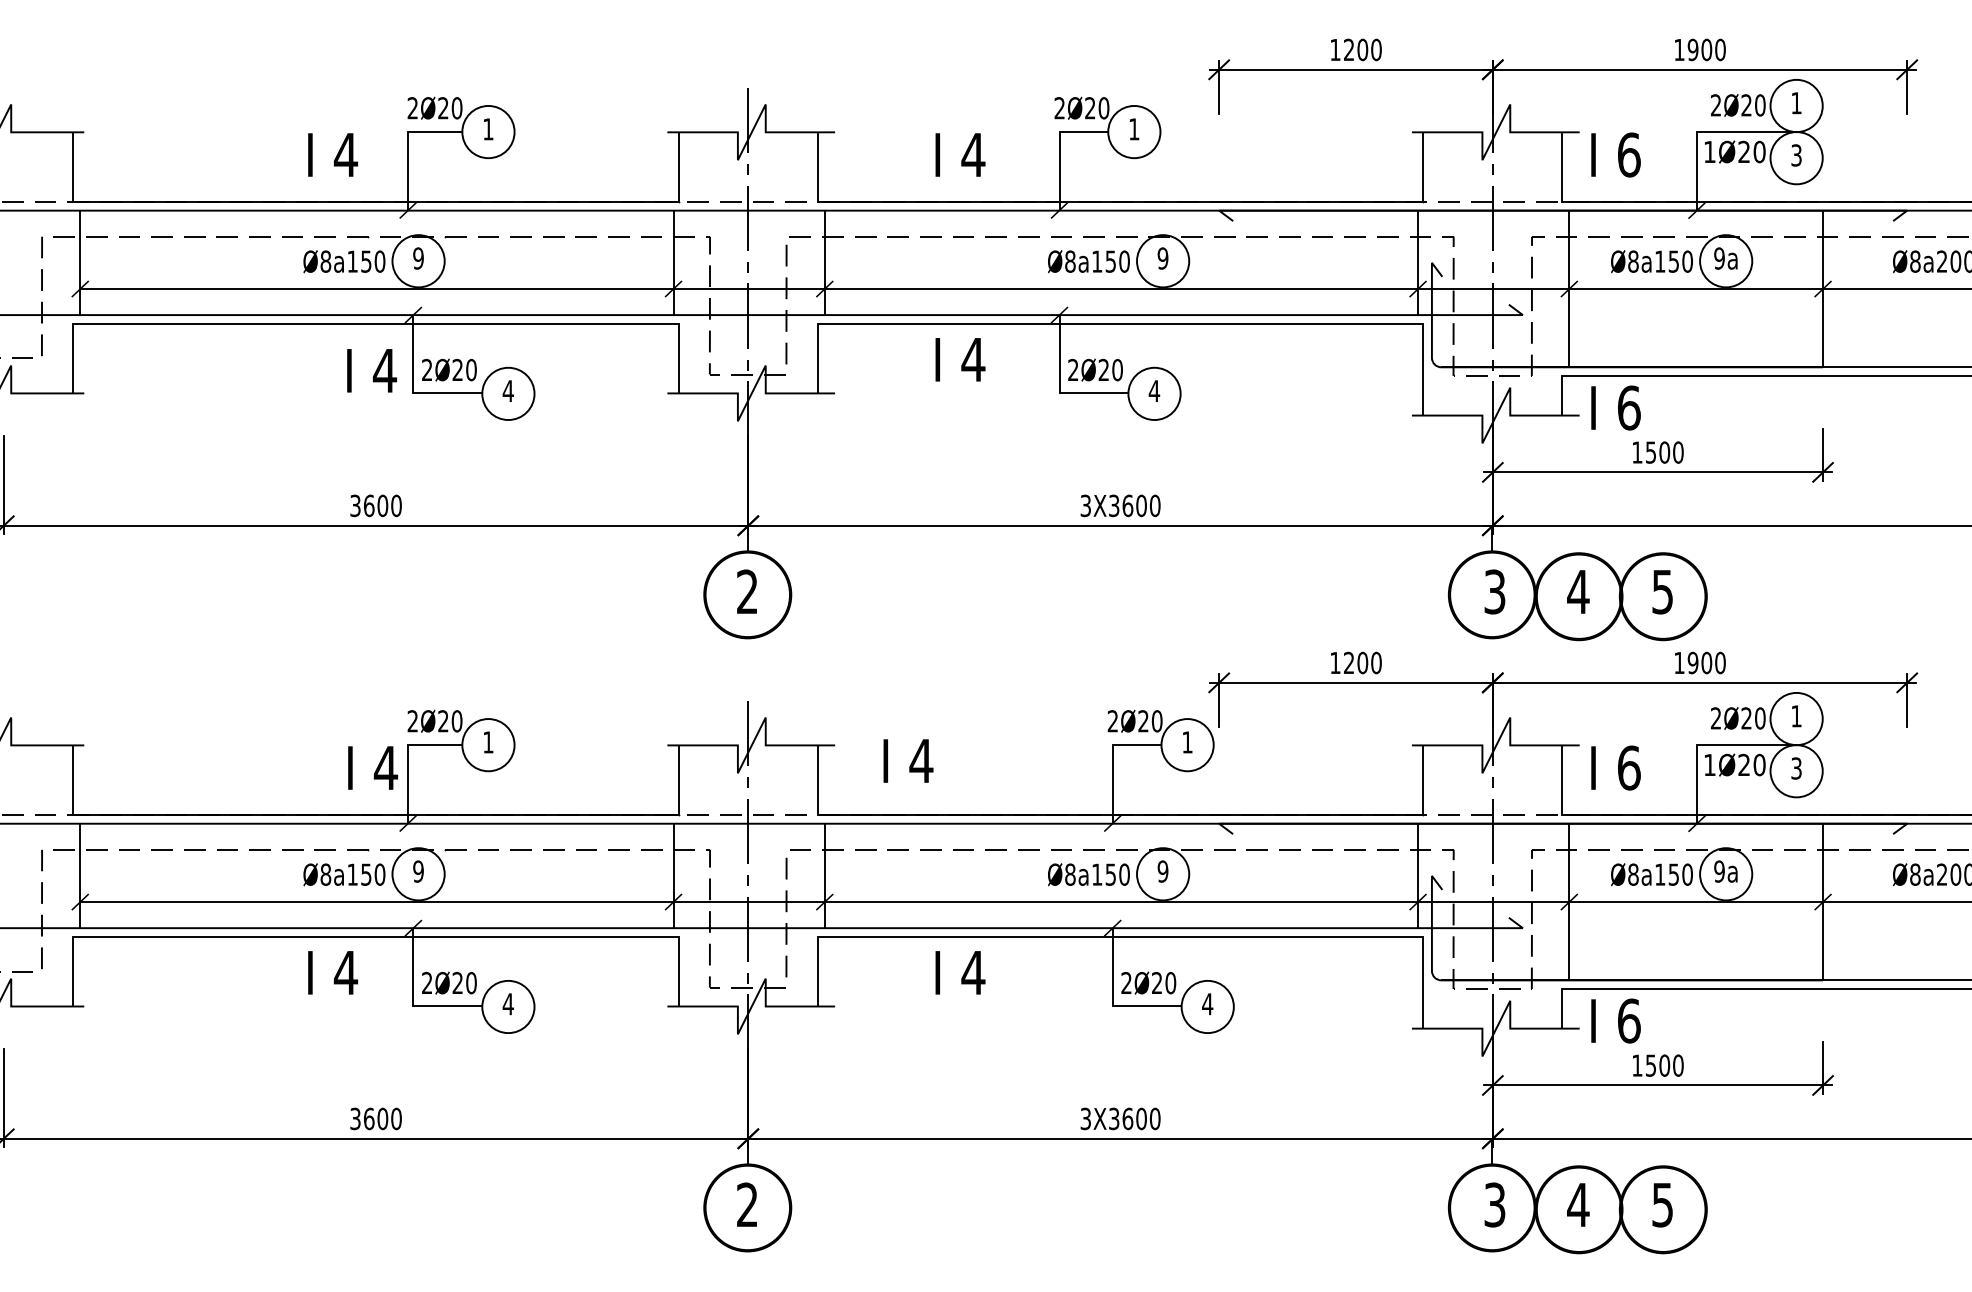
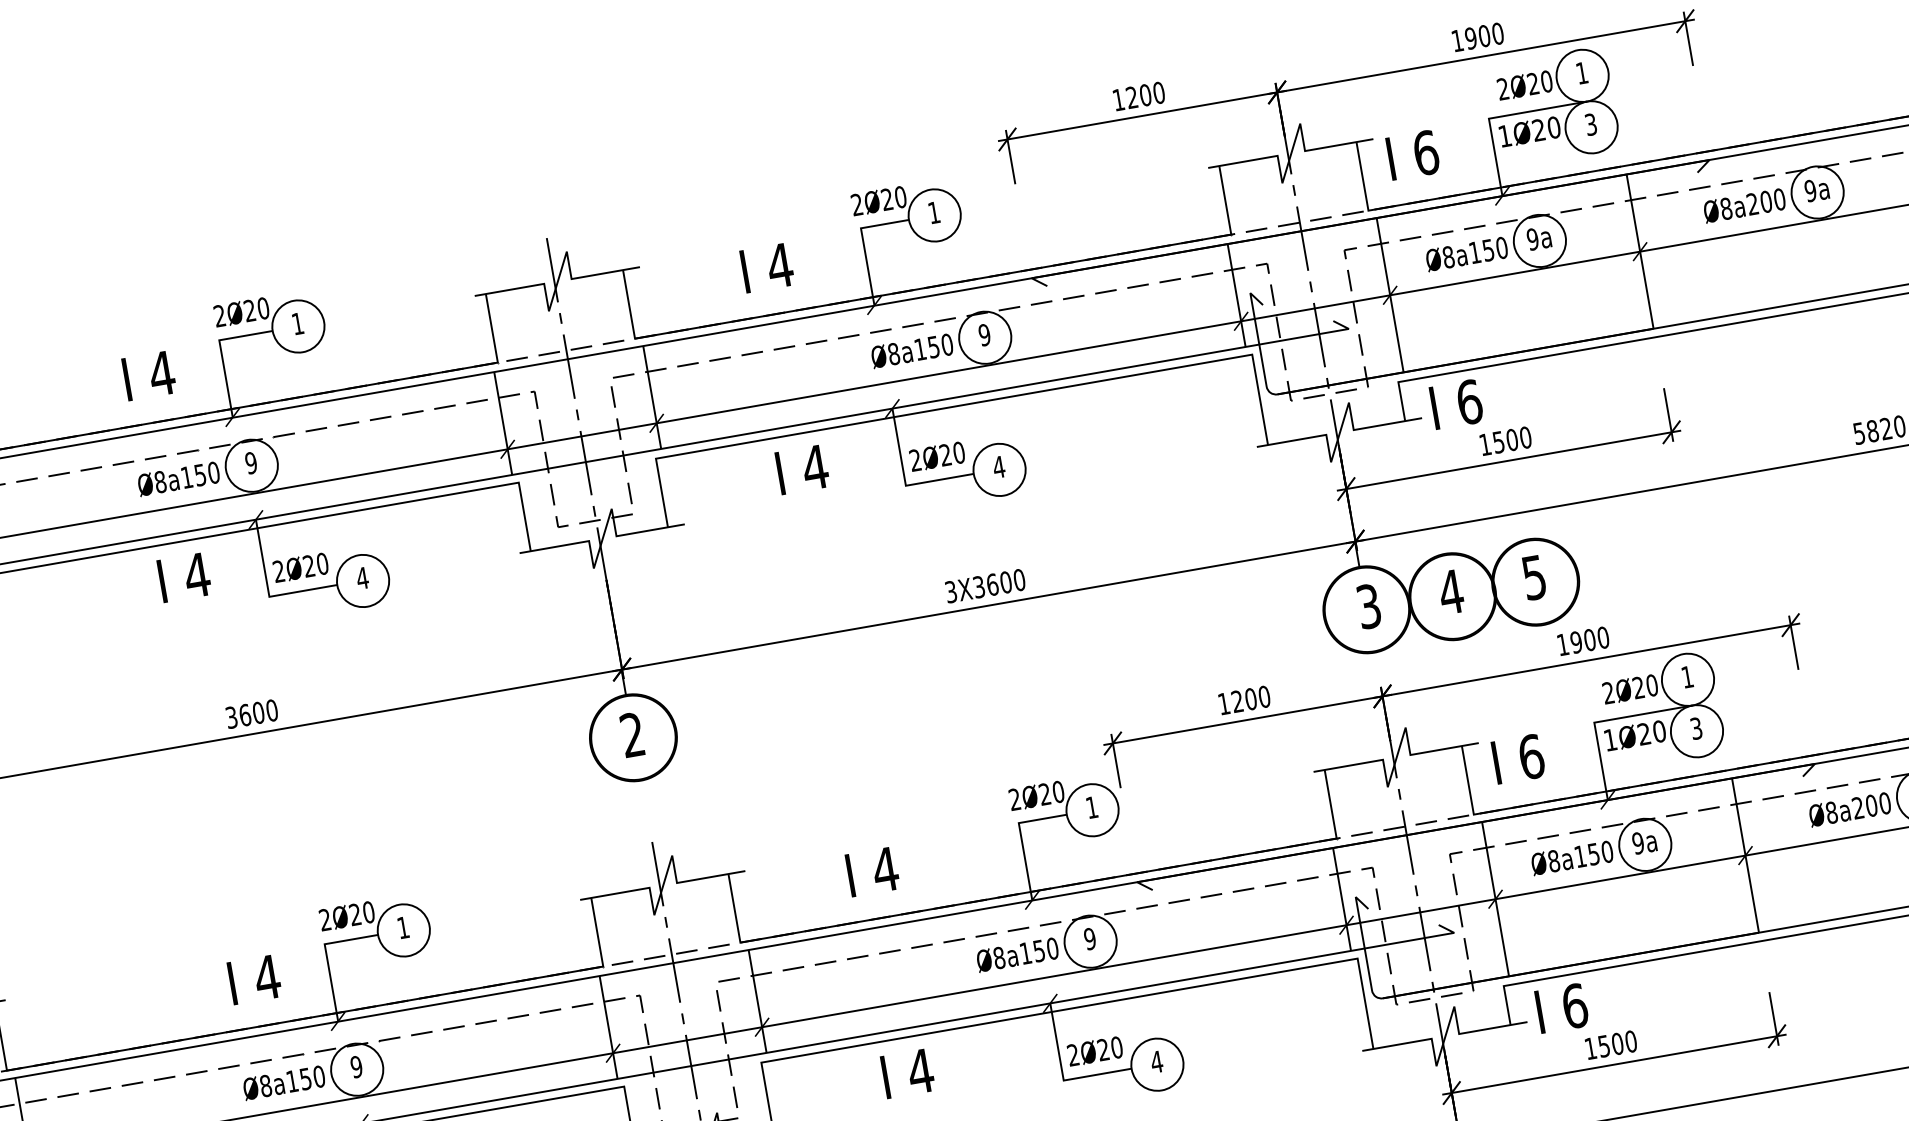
text: (372, 370) -> (184, 577), moved
text: (908, 760) -> (872, 871), moved
text: (373, 767) -> (255, 979), moved

